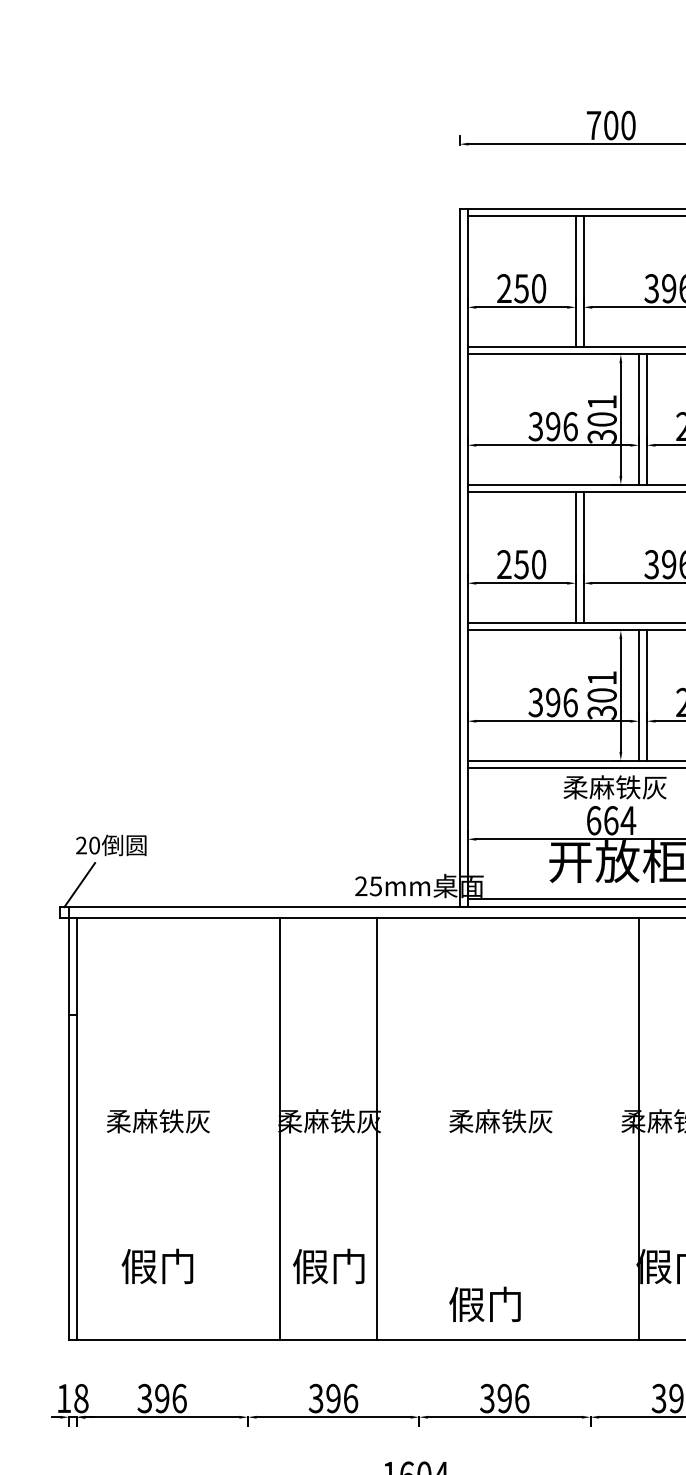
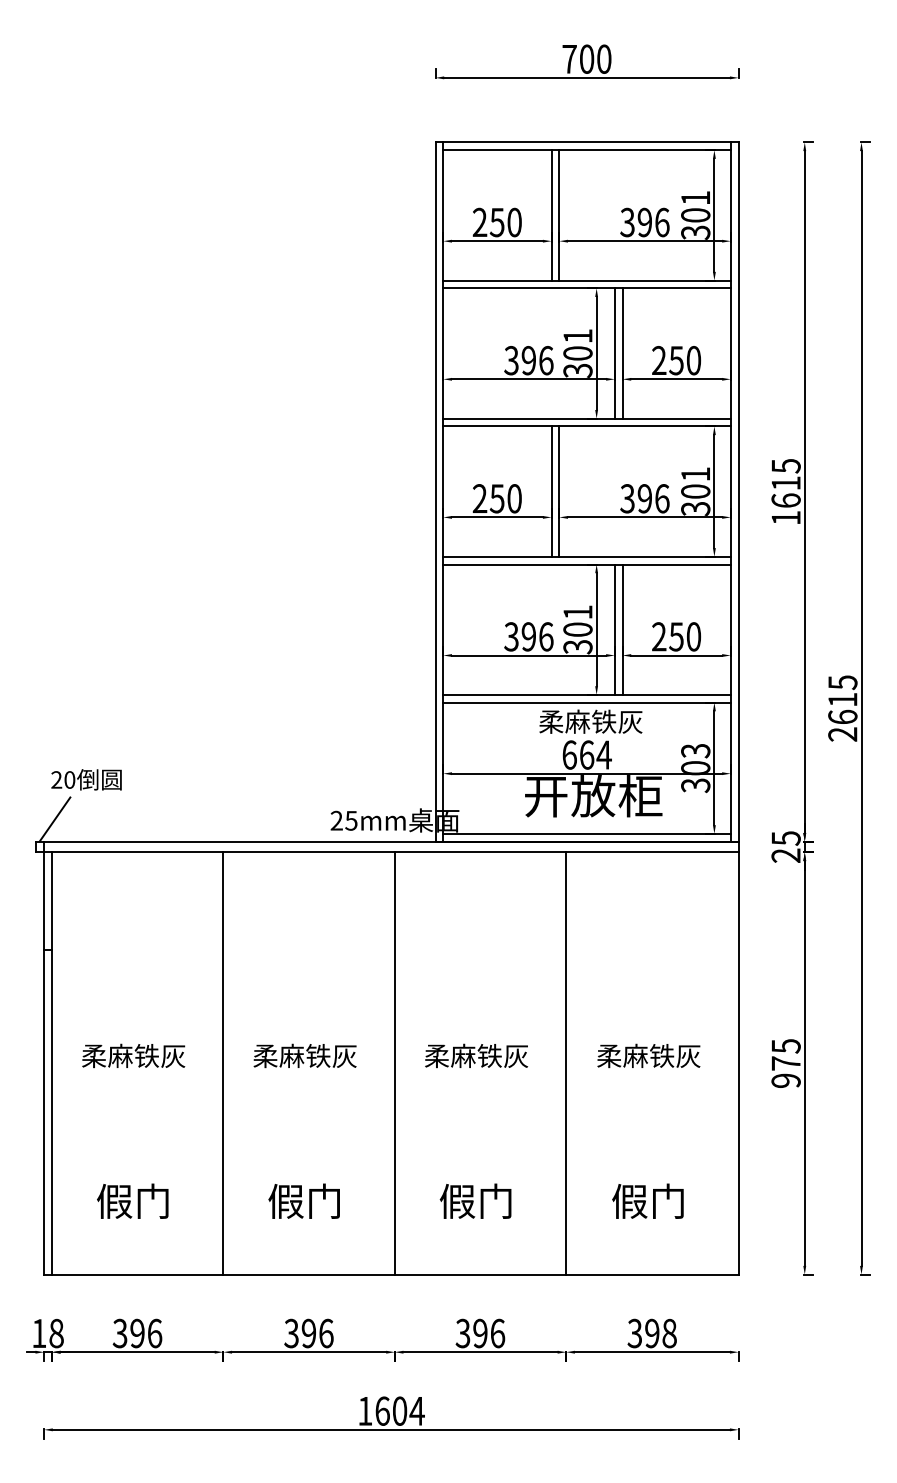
line: (280, 1128) -> (223, 1063), moved
line: (376, 1128) -> (394, 1063), moved
line: (639, 1128) -> (566, 1063), moved
text: (484, 1303) -> (475, 1200), moved

